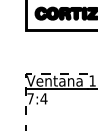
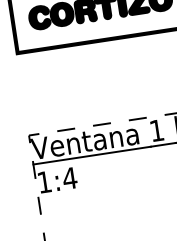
text: (30, 98) -> (44, 181), 7:4 -> 1:4

